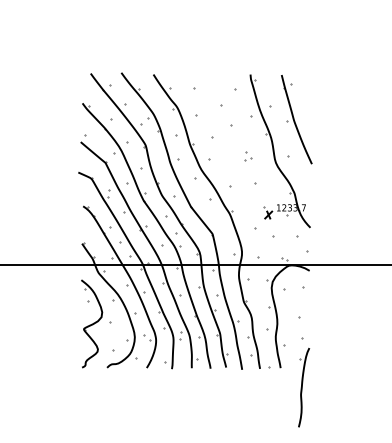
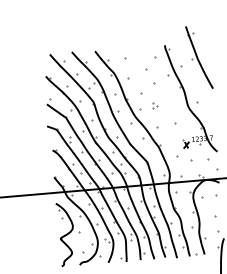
part: (296, 119) -> (199, 57), moved
part: (248, 156) -> (154, 105), moved

